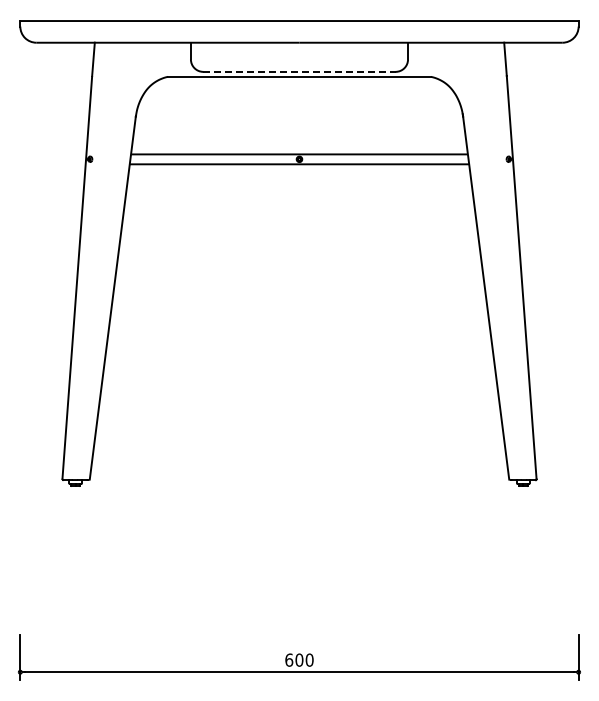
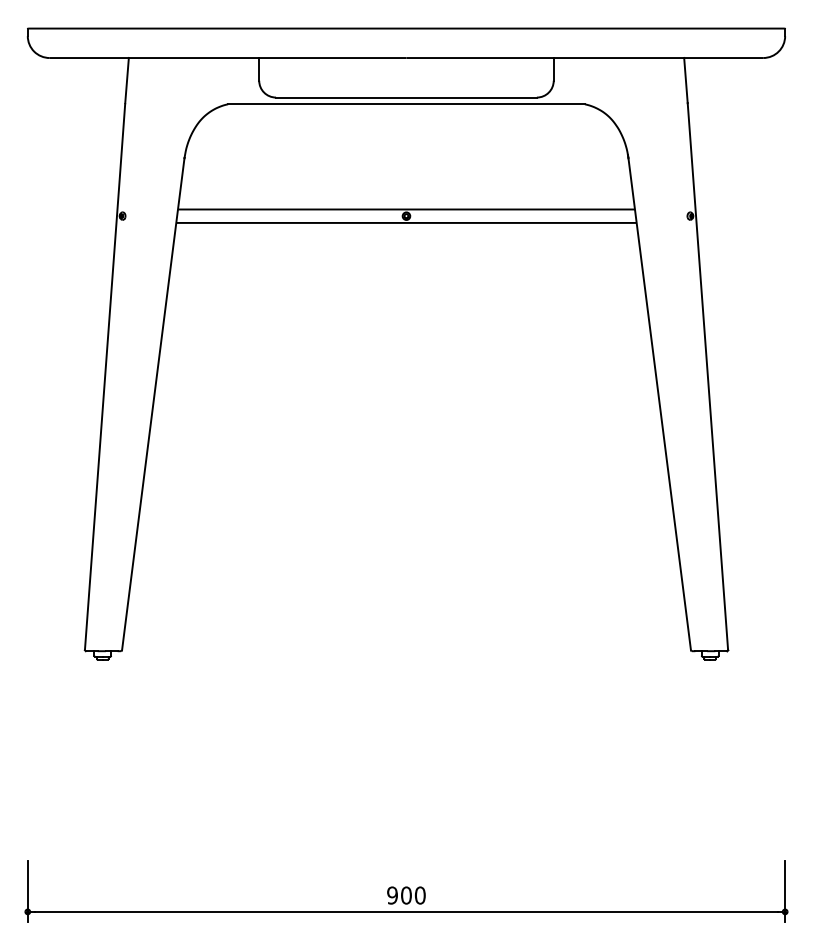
line: (299, 71) -> (406, 97), dashed -> solid
text: (289, 659) -> (392, 894), 600 -> 900

